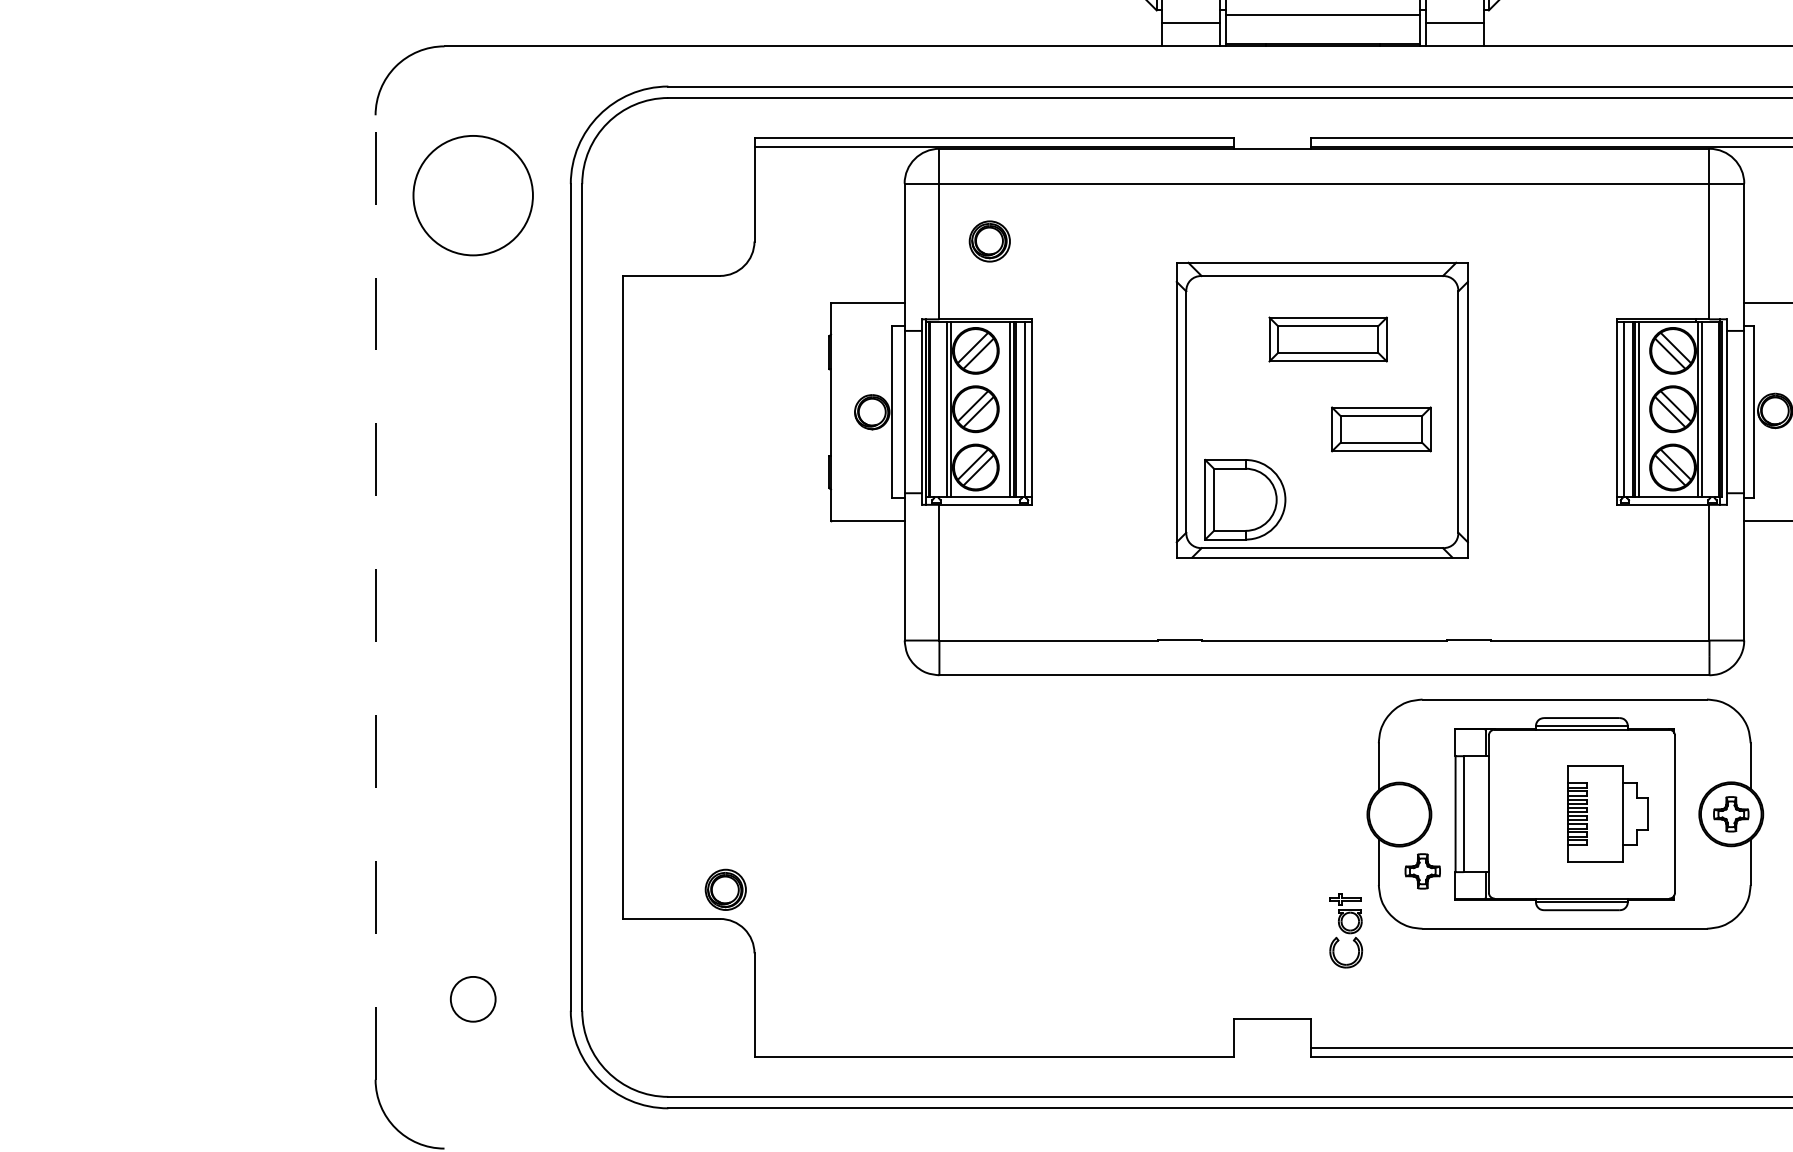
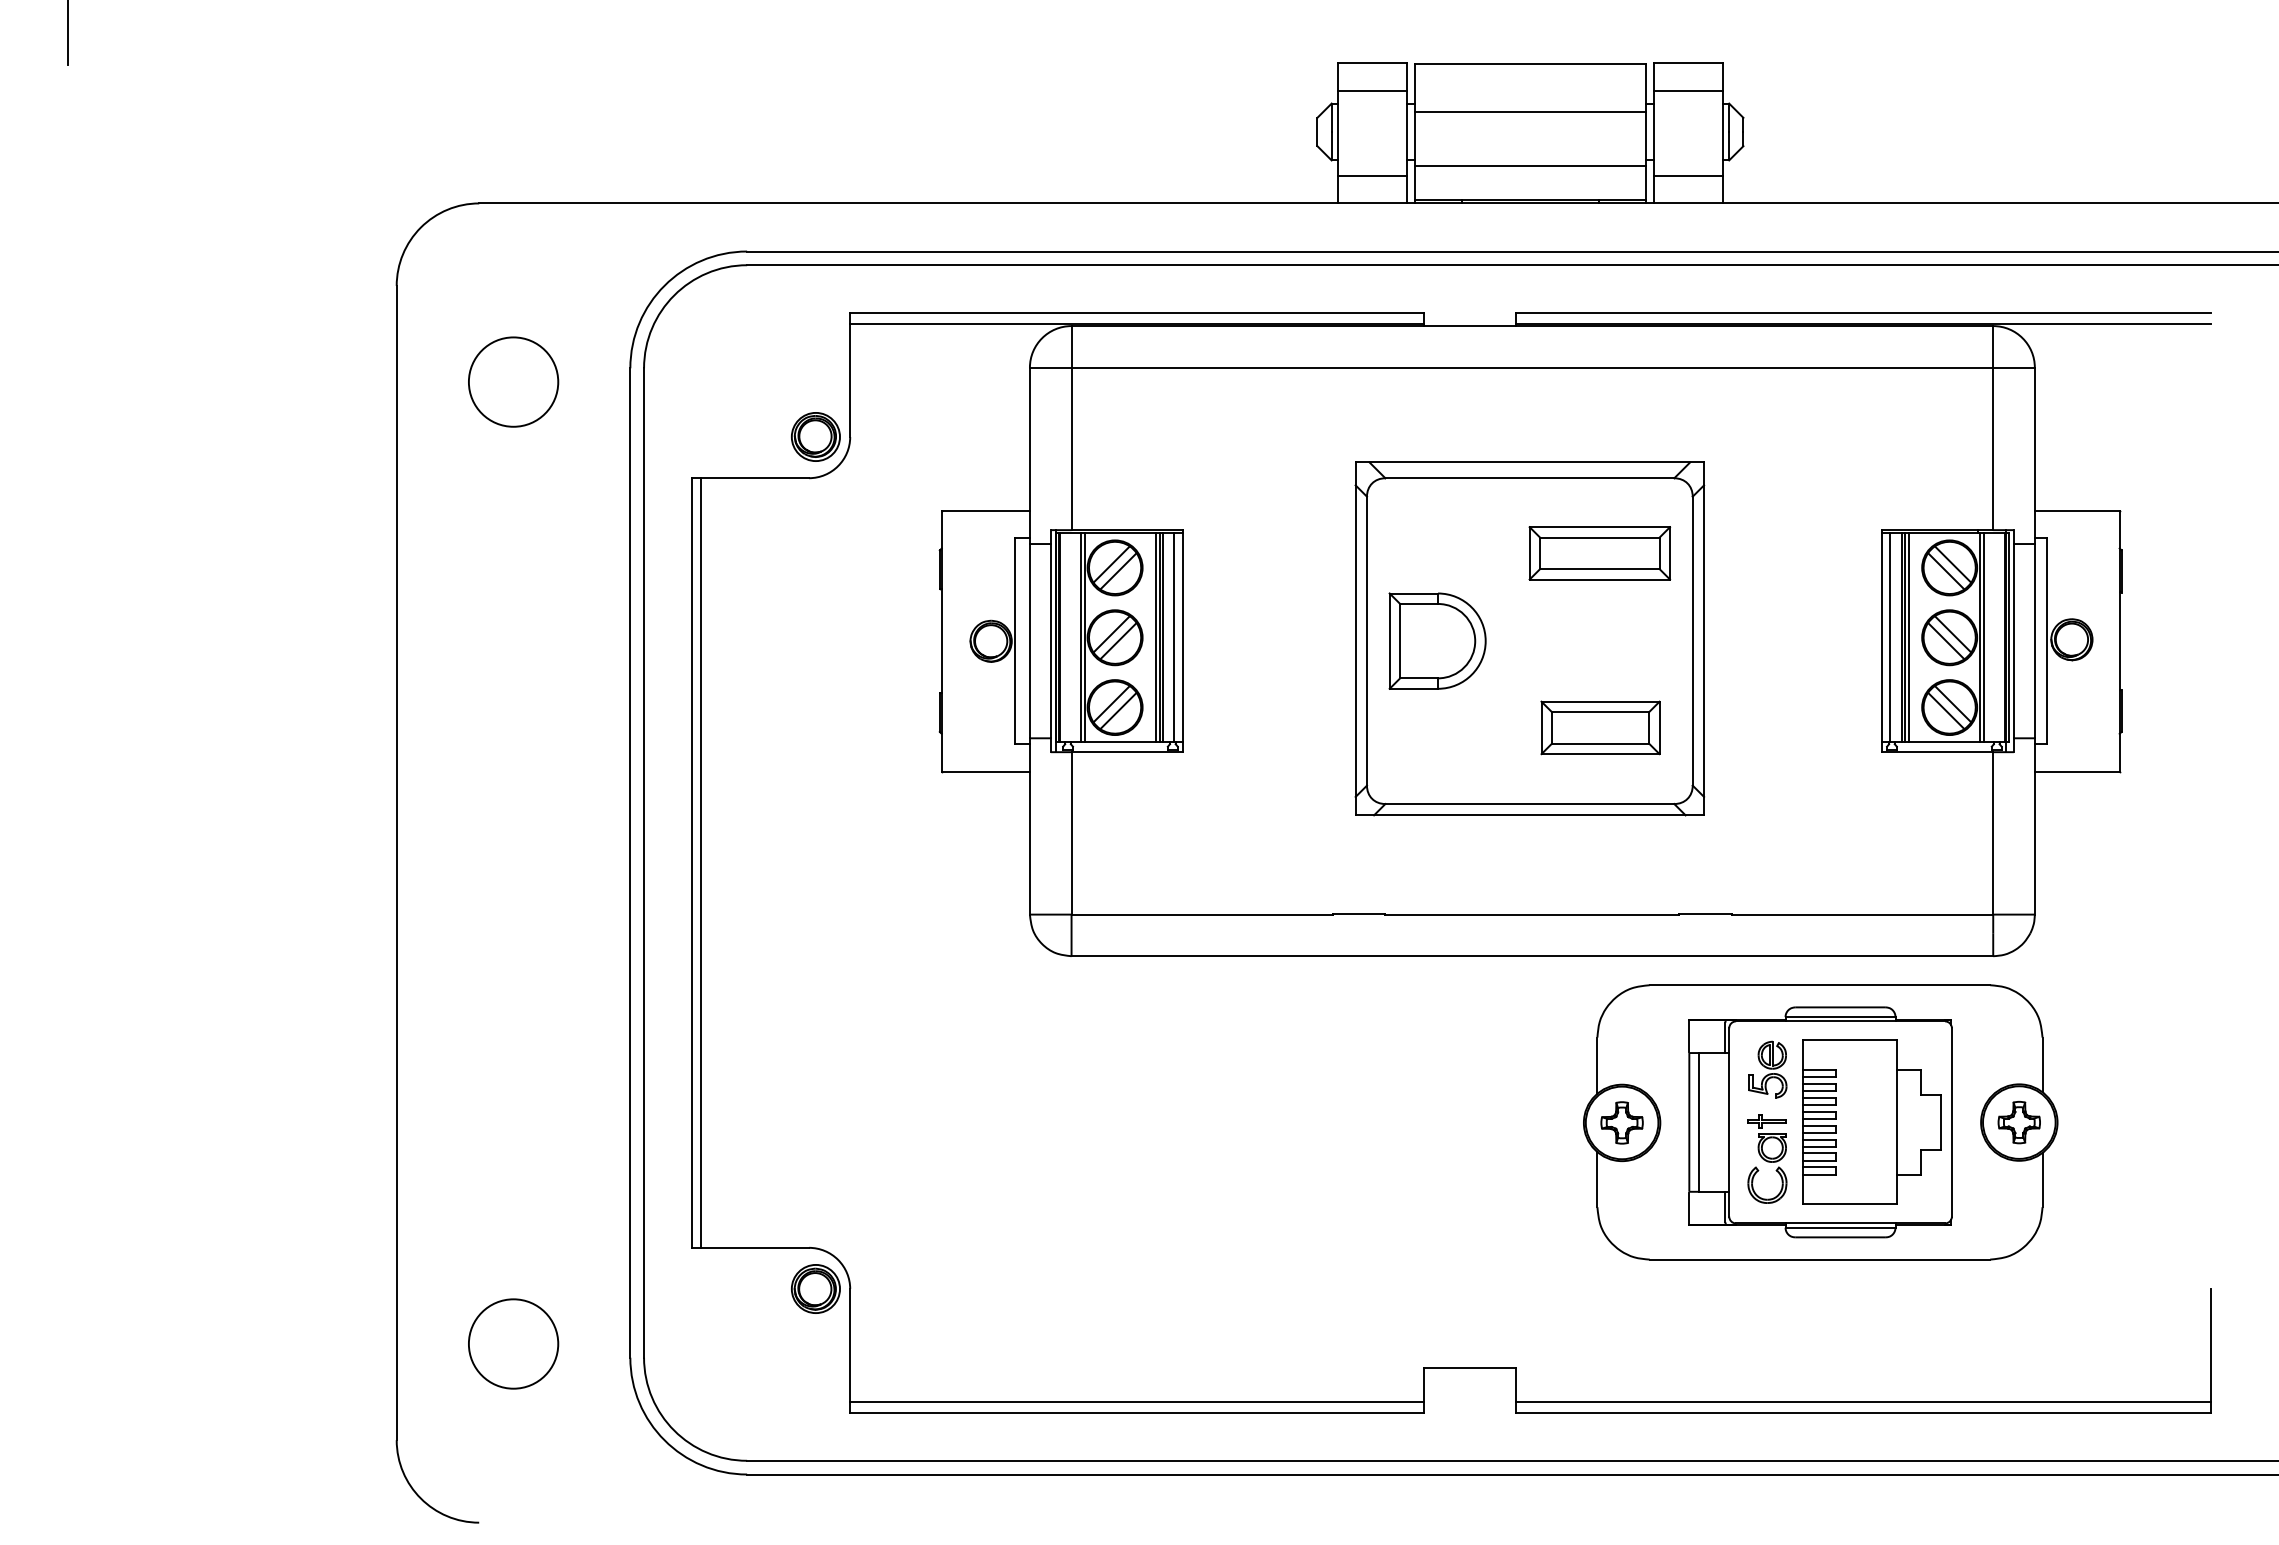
circle: (473, 195) -> (513, 381), size x0.62
part: (989, 241) -> (815, 436), moved
part: (1327, 339) -> (1599, 553), moved
part: (1381, 429) -> (1600, 727), moved
part: (1245, 499) -> (1437, 640), moved
line: (375, 597) -> (396, 862), dashed -> solid
line: (630, 597) -> (701, 862), added
part: (1520, 769) -> (1767, 1069), added
part: (1607, 813) -> (1871, 1121), size x1.43
part: (1422, 871) -> (1621, 1122), moved
part: (725, 889) -> (815, 1288), moved
part: (1346, 930) -> (1767, 1158), moved
circle: (473, 998) -> (513, 1343), size x1.67
line: (993, 1048) -> (1136, 1402), added

